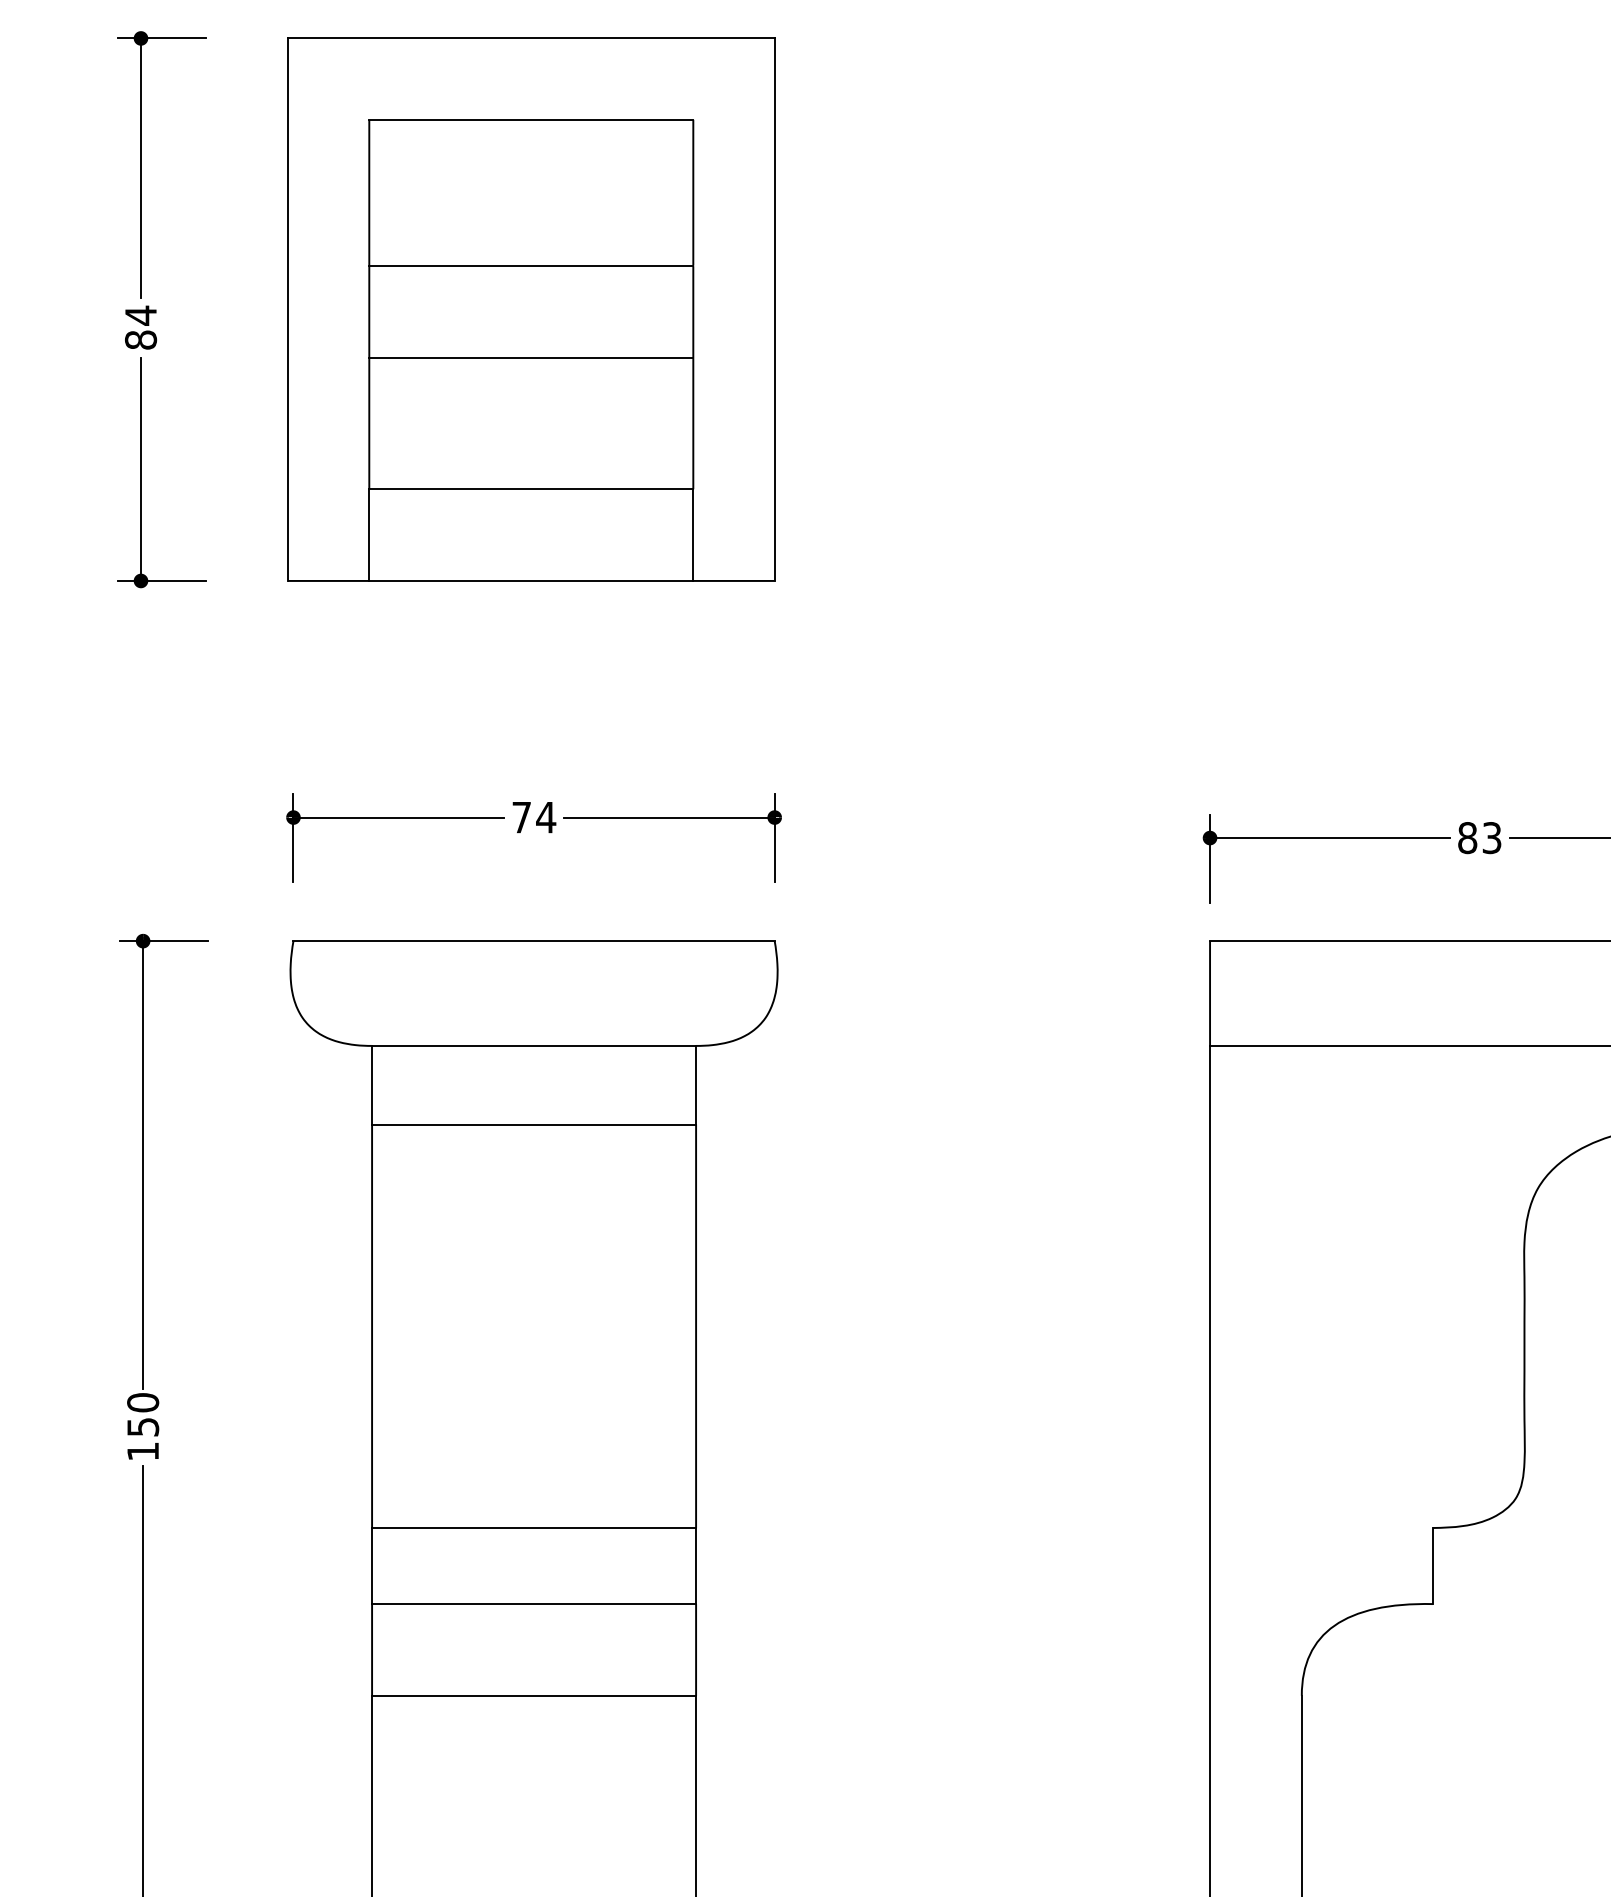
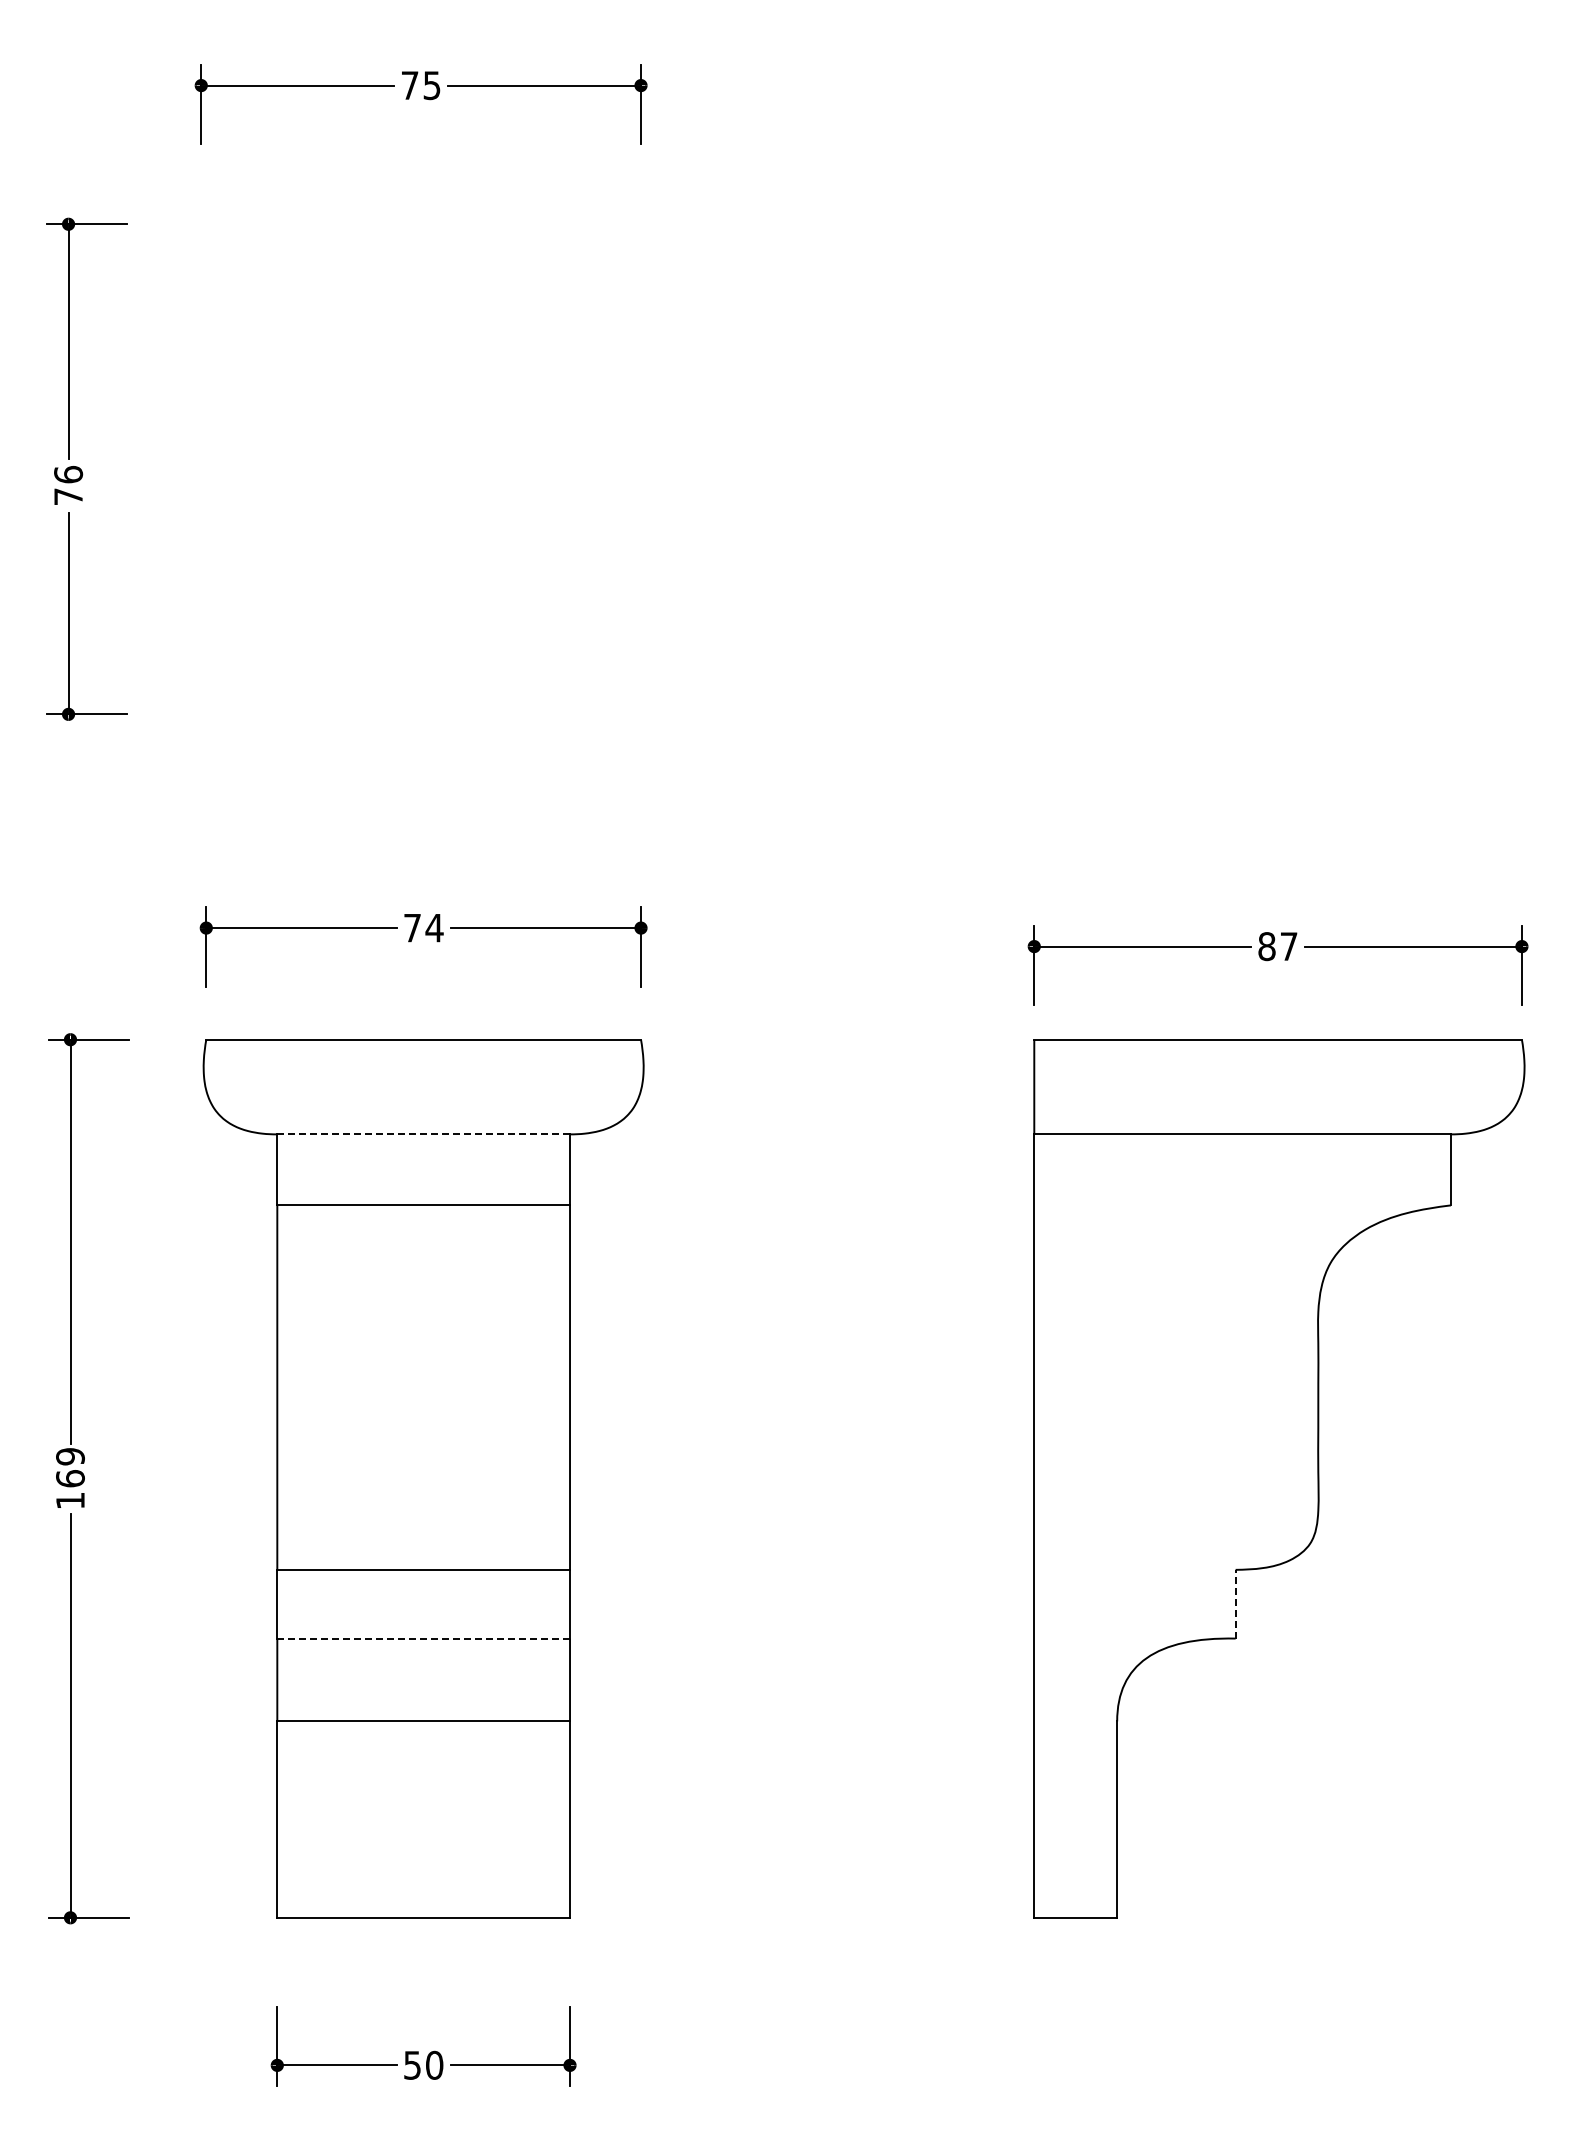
part: (530, 309) -> (420, 469), removed
text: (140, 327) -> (68, 485), 84 -> 76
text: (1491, 837) -> (1288, 946), 83 -> 87
line: (535, 1046) -> (424, 1134), solid -> dashed
text: (143, 1414) -> (70, 1467), 150 -> 169
line: (1432, 1565) -> (1235, 1603), solid -> dashed
line: (535, 1603) -> (424, 1638), solid -> dashed

